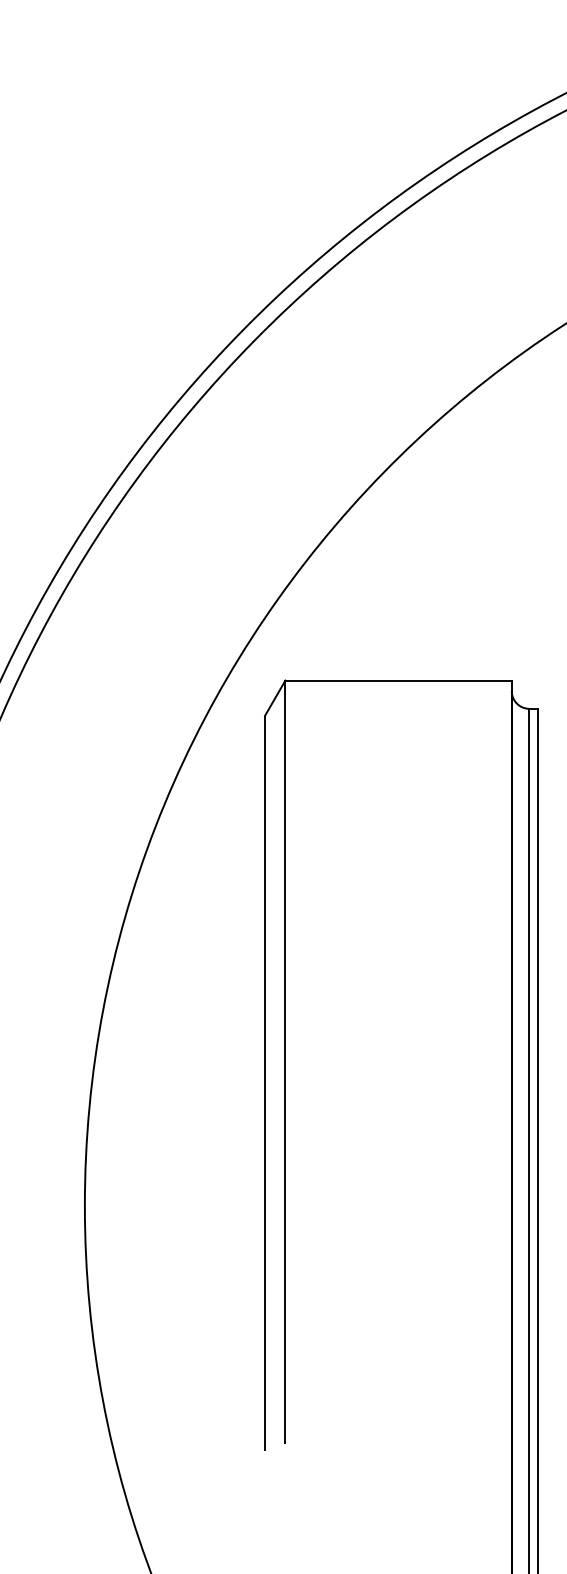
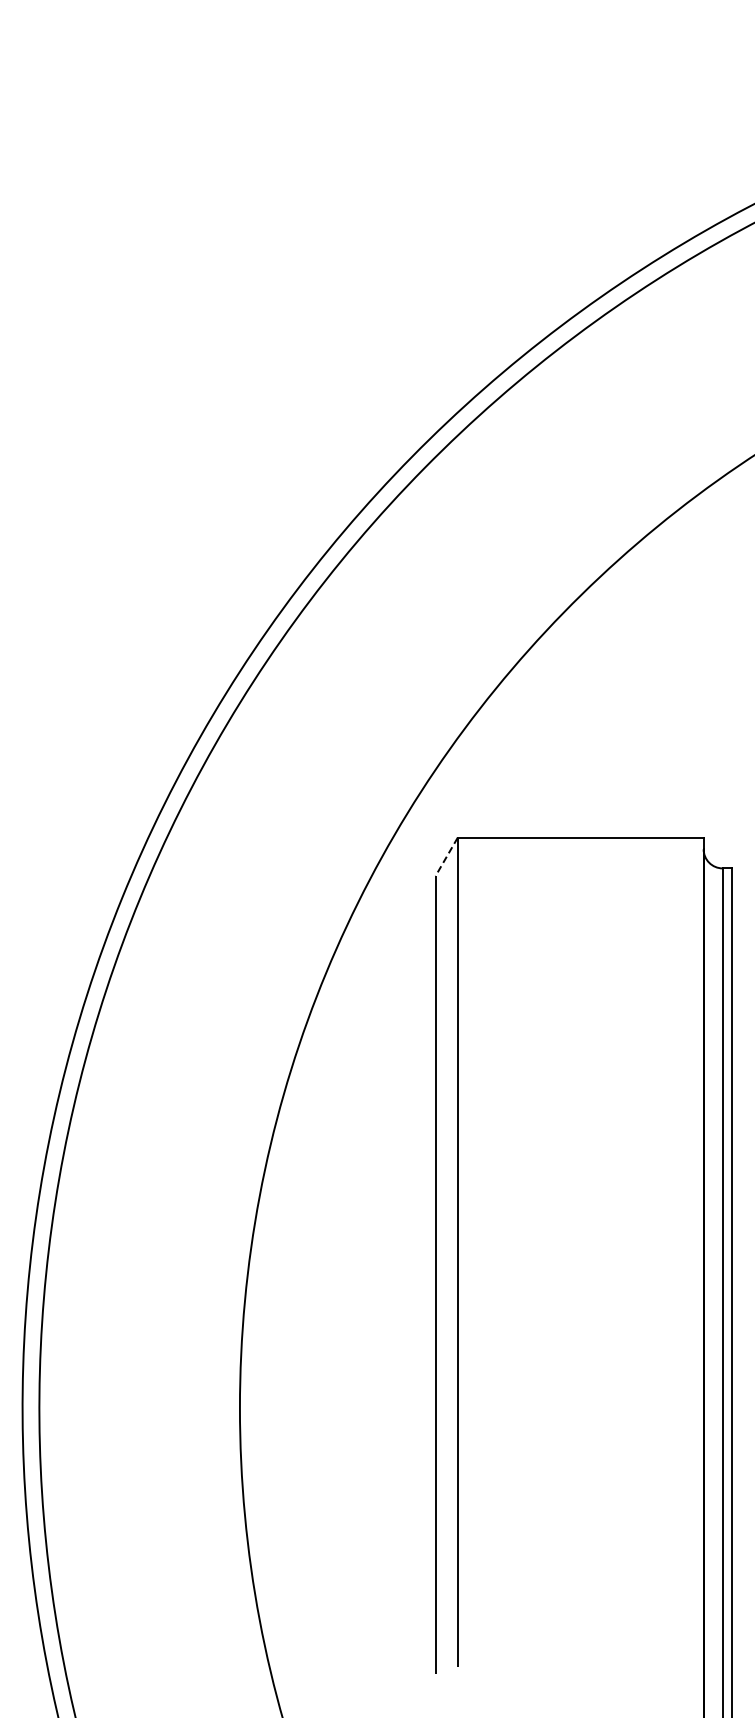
line: (275, 698) -> (446, 857), solid -> dashed

